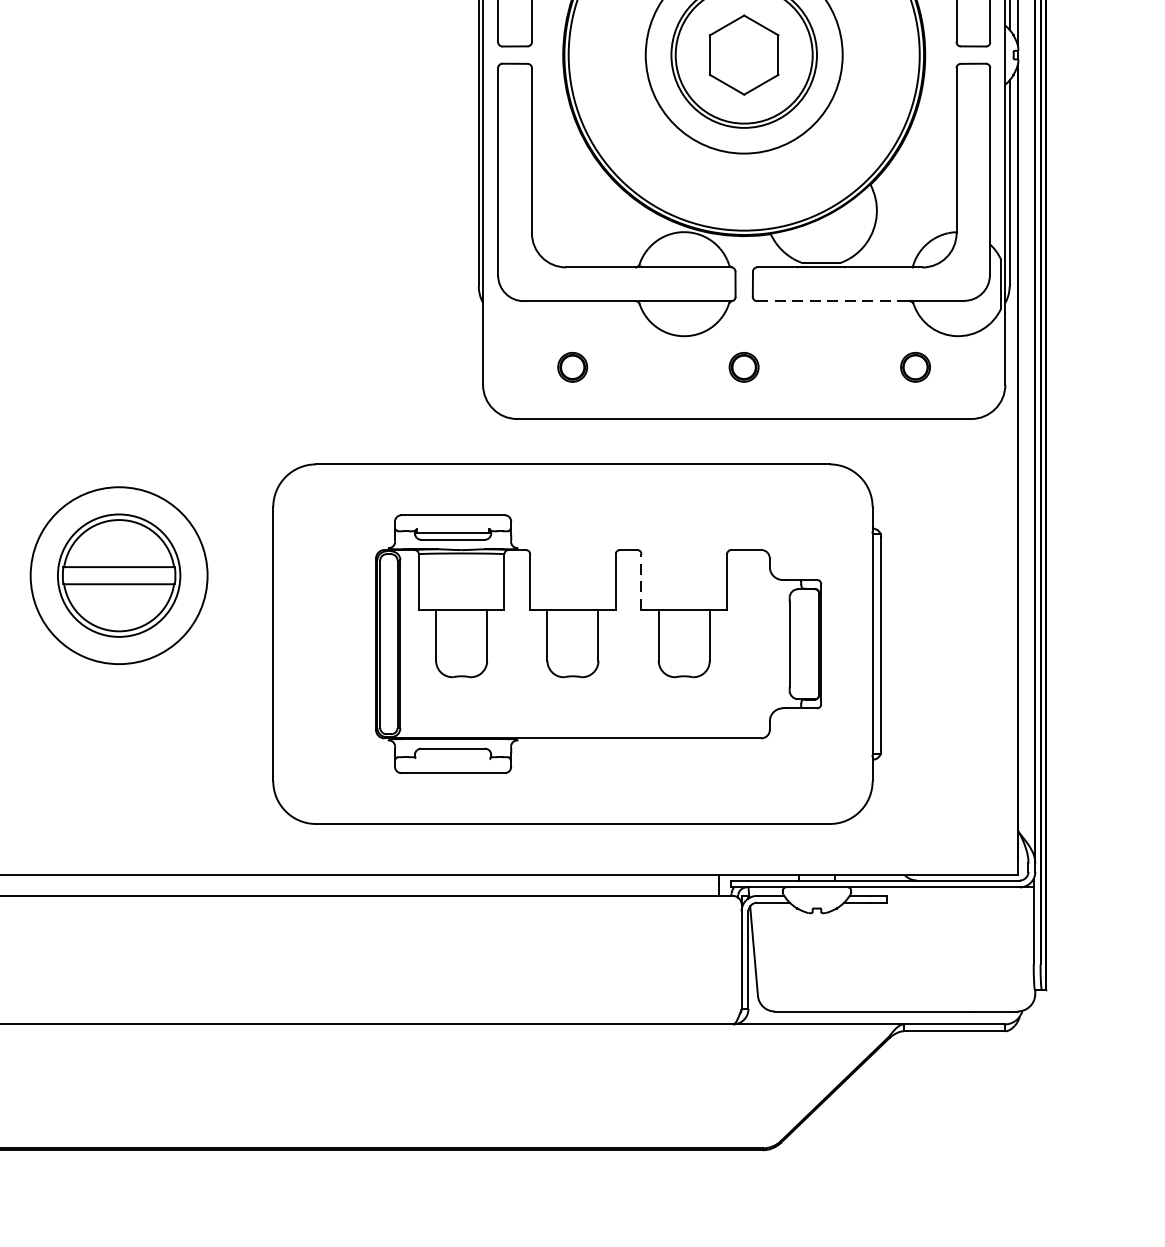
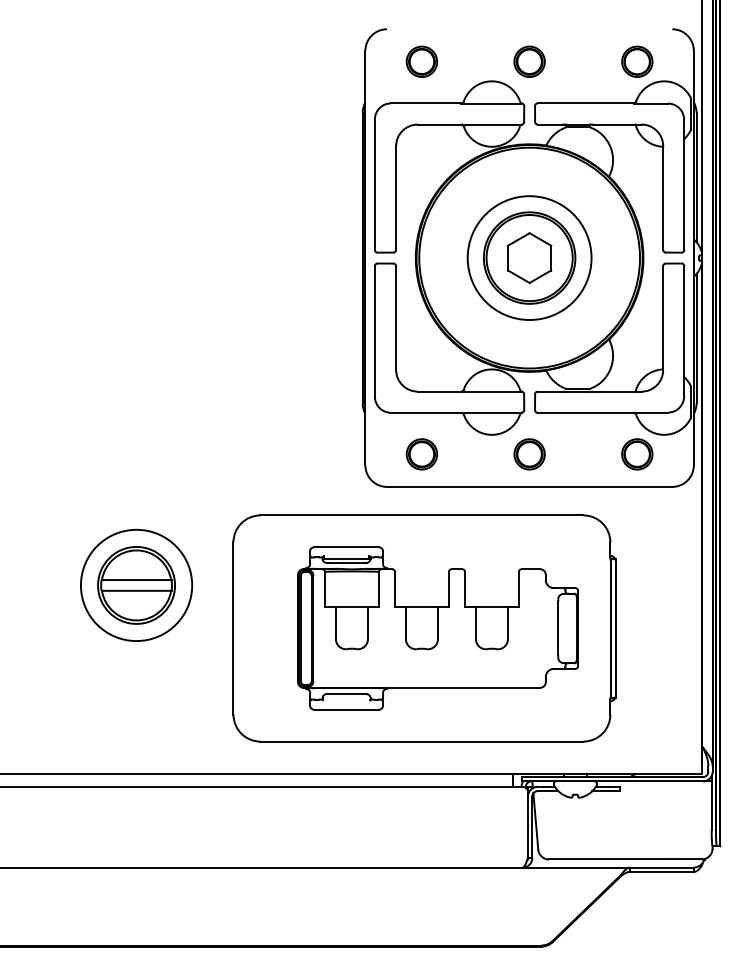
line: (833, 300) -> (585, 412), dashed -> solid
part: (572, 367) -> (421, 454), size x1.67
part: (744, 367) -> (529, 454), size x1.67
part: (915, 367) -> (637, 454), size x1.67
line: (642, 580) -> (465, 588), dashed -> solid

